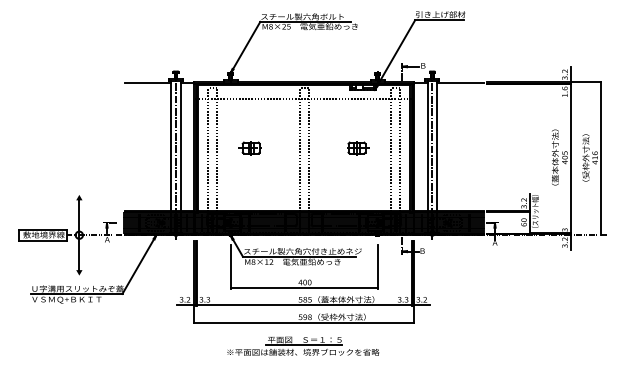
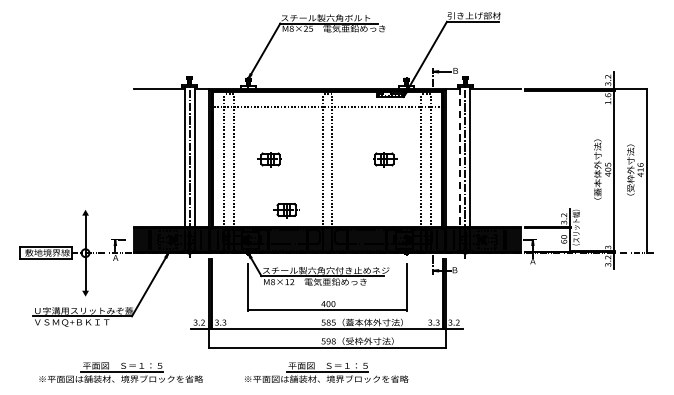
line: (427, 146) -> (460, 157), solid -> dashed
part: (264, 195) -> (284, 210), added
part: (112, 345) -> (121, 371), added

